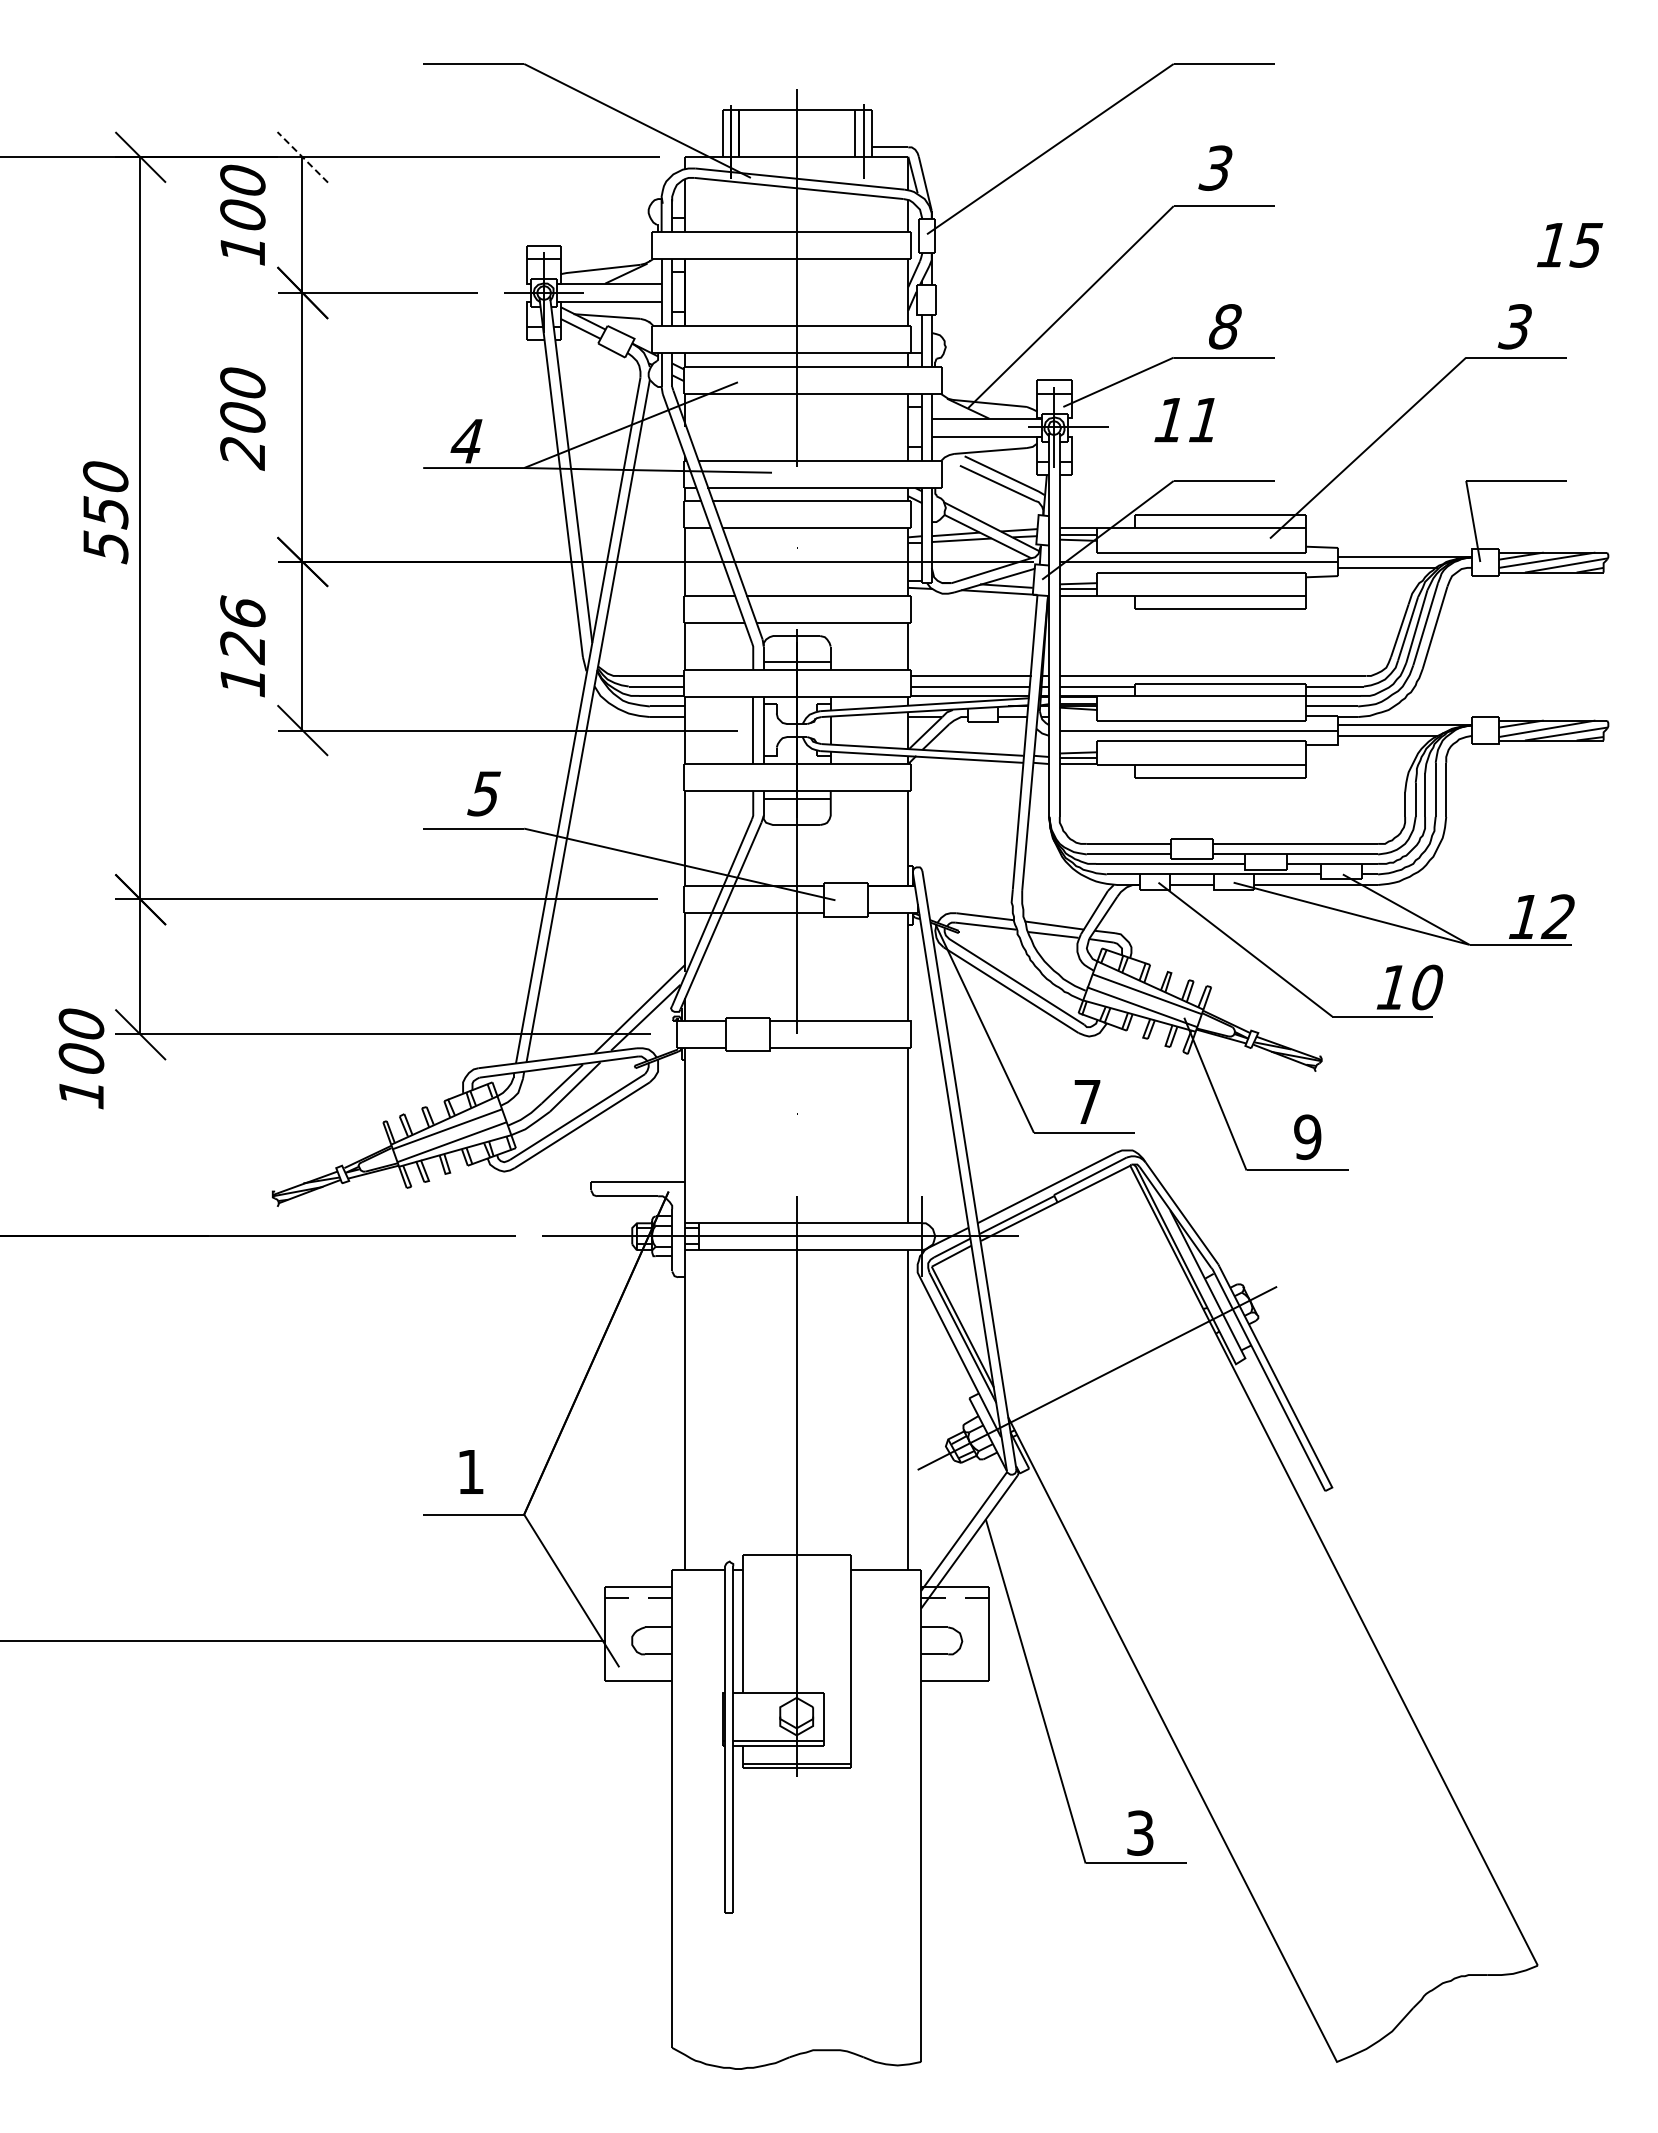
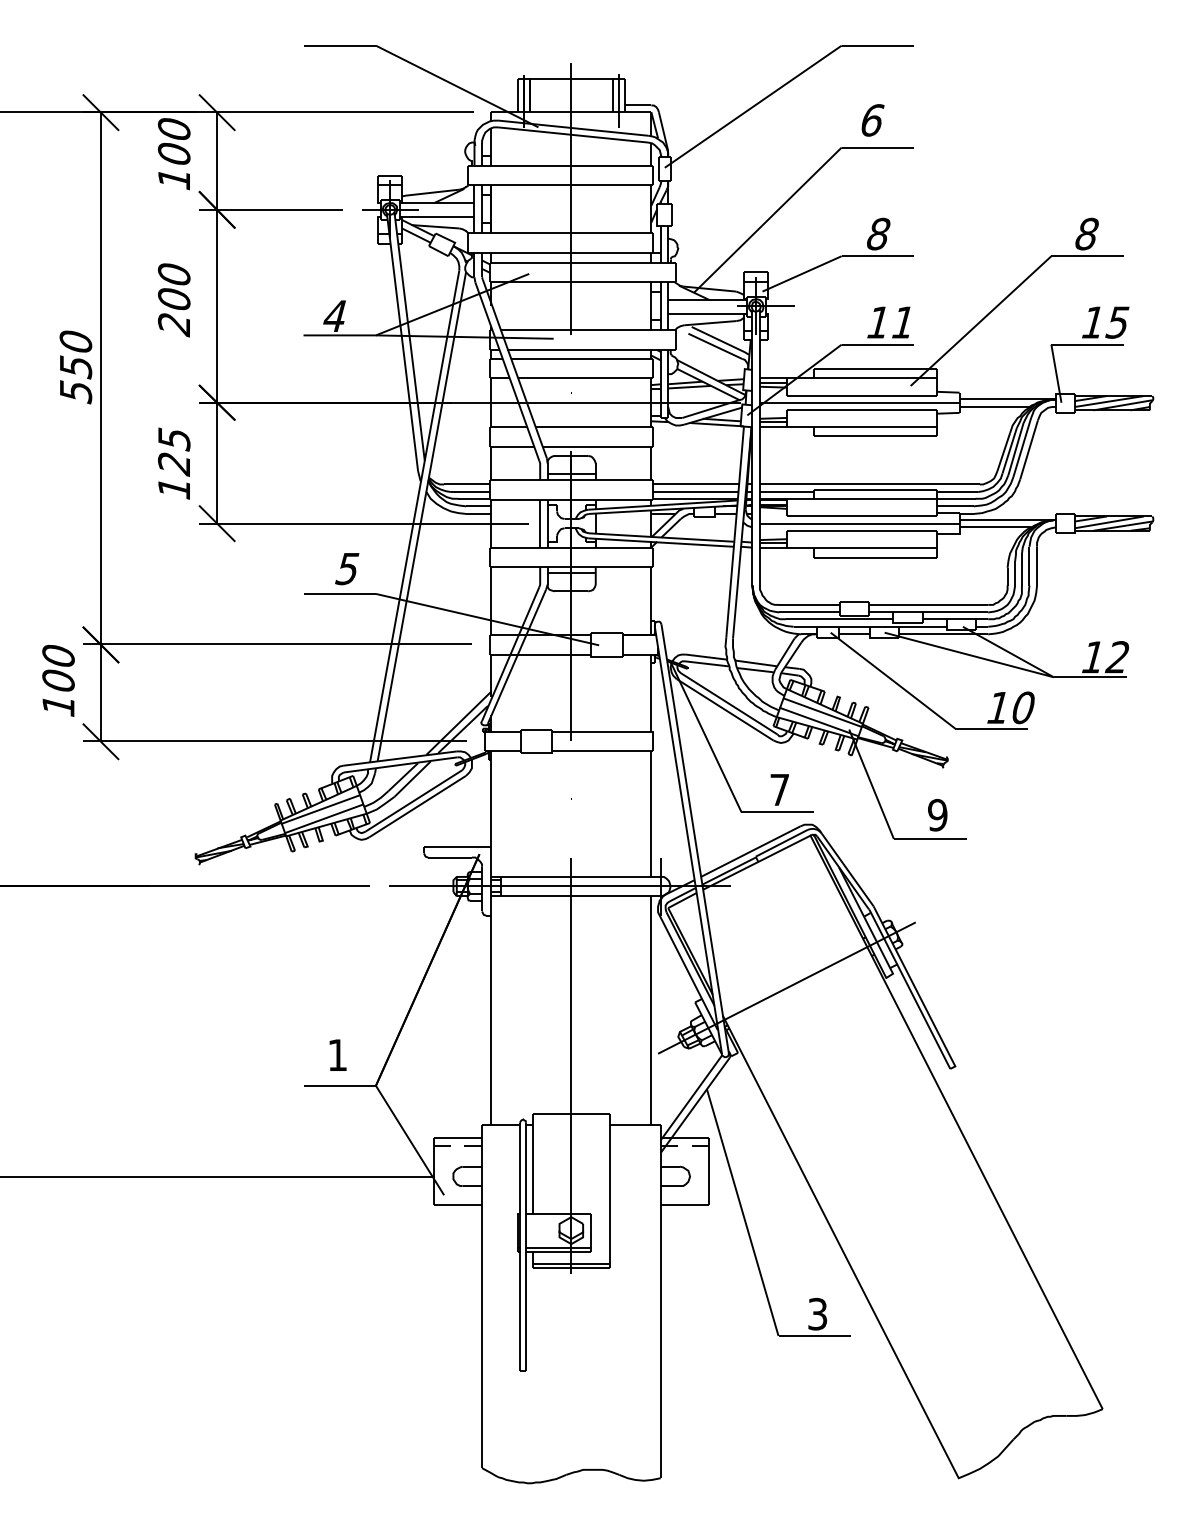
line: (302, 157) -> (216, 112), dashed -> solid
text: (1215, 167) -> (871, 119), 3 -> 6
text: (1570, 245) -> (1106, 322), moved
text: (1514, 326) -> (1086, 233), 3 -> 8
text: (1184, 420) -> (888, 322), moved
text: (242, 612) -> (173, 438), 126 -> 125
text: (81, 1058) -> (58, 680), moved

